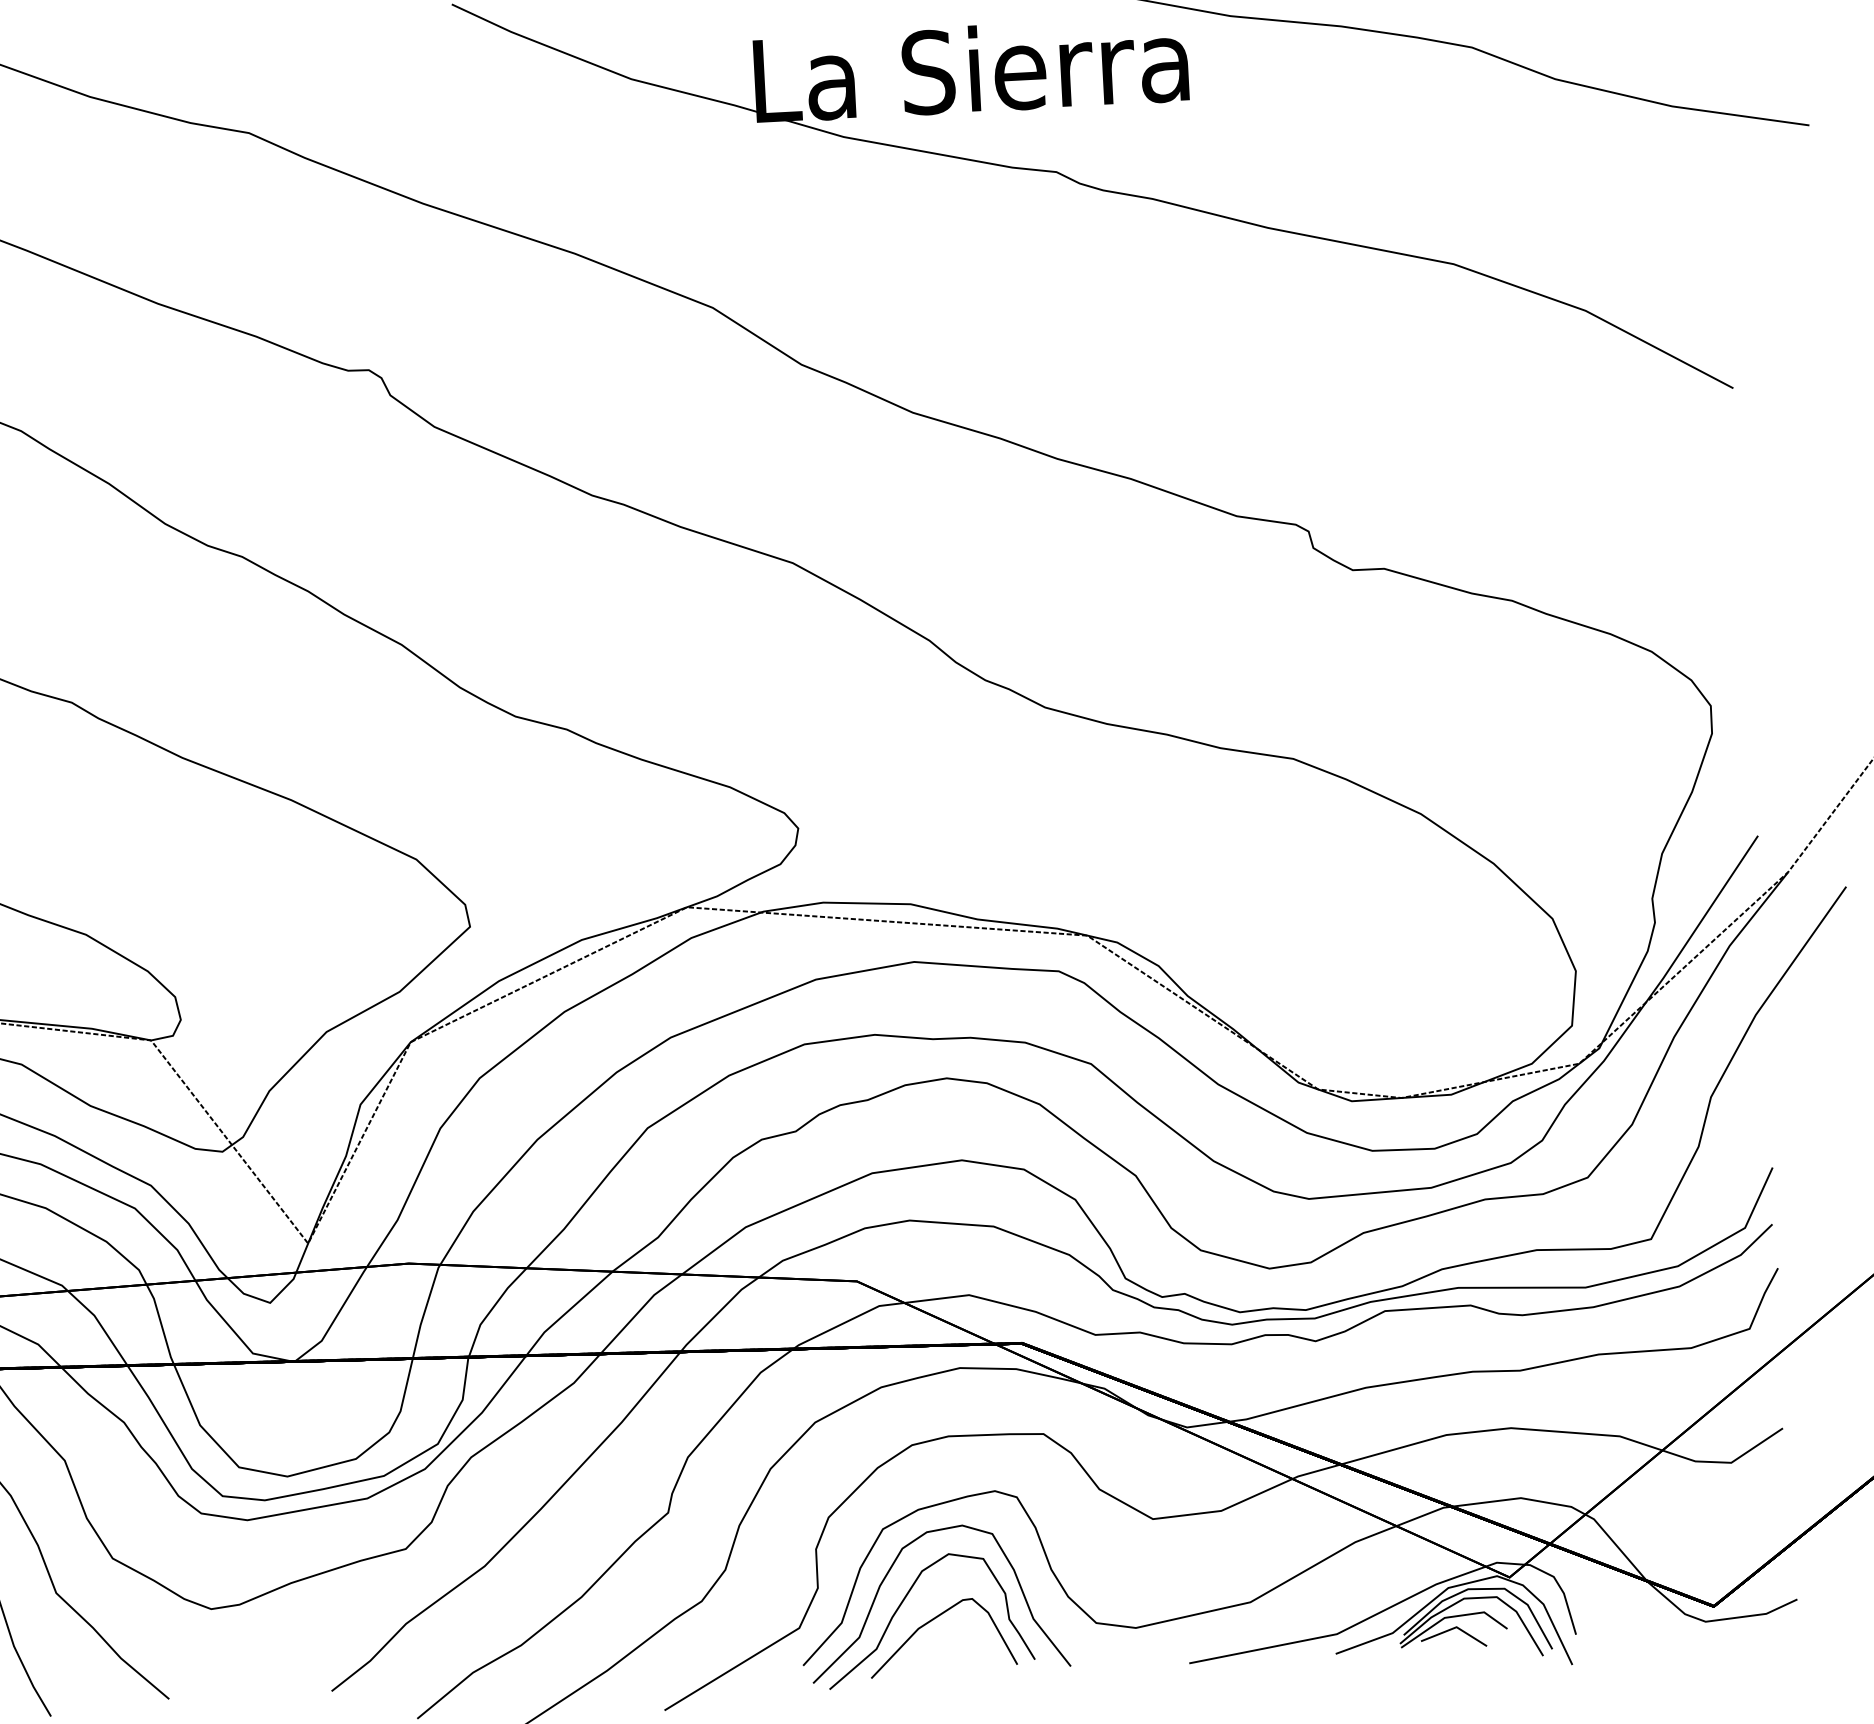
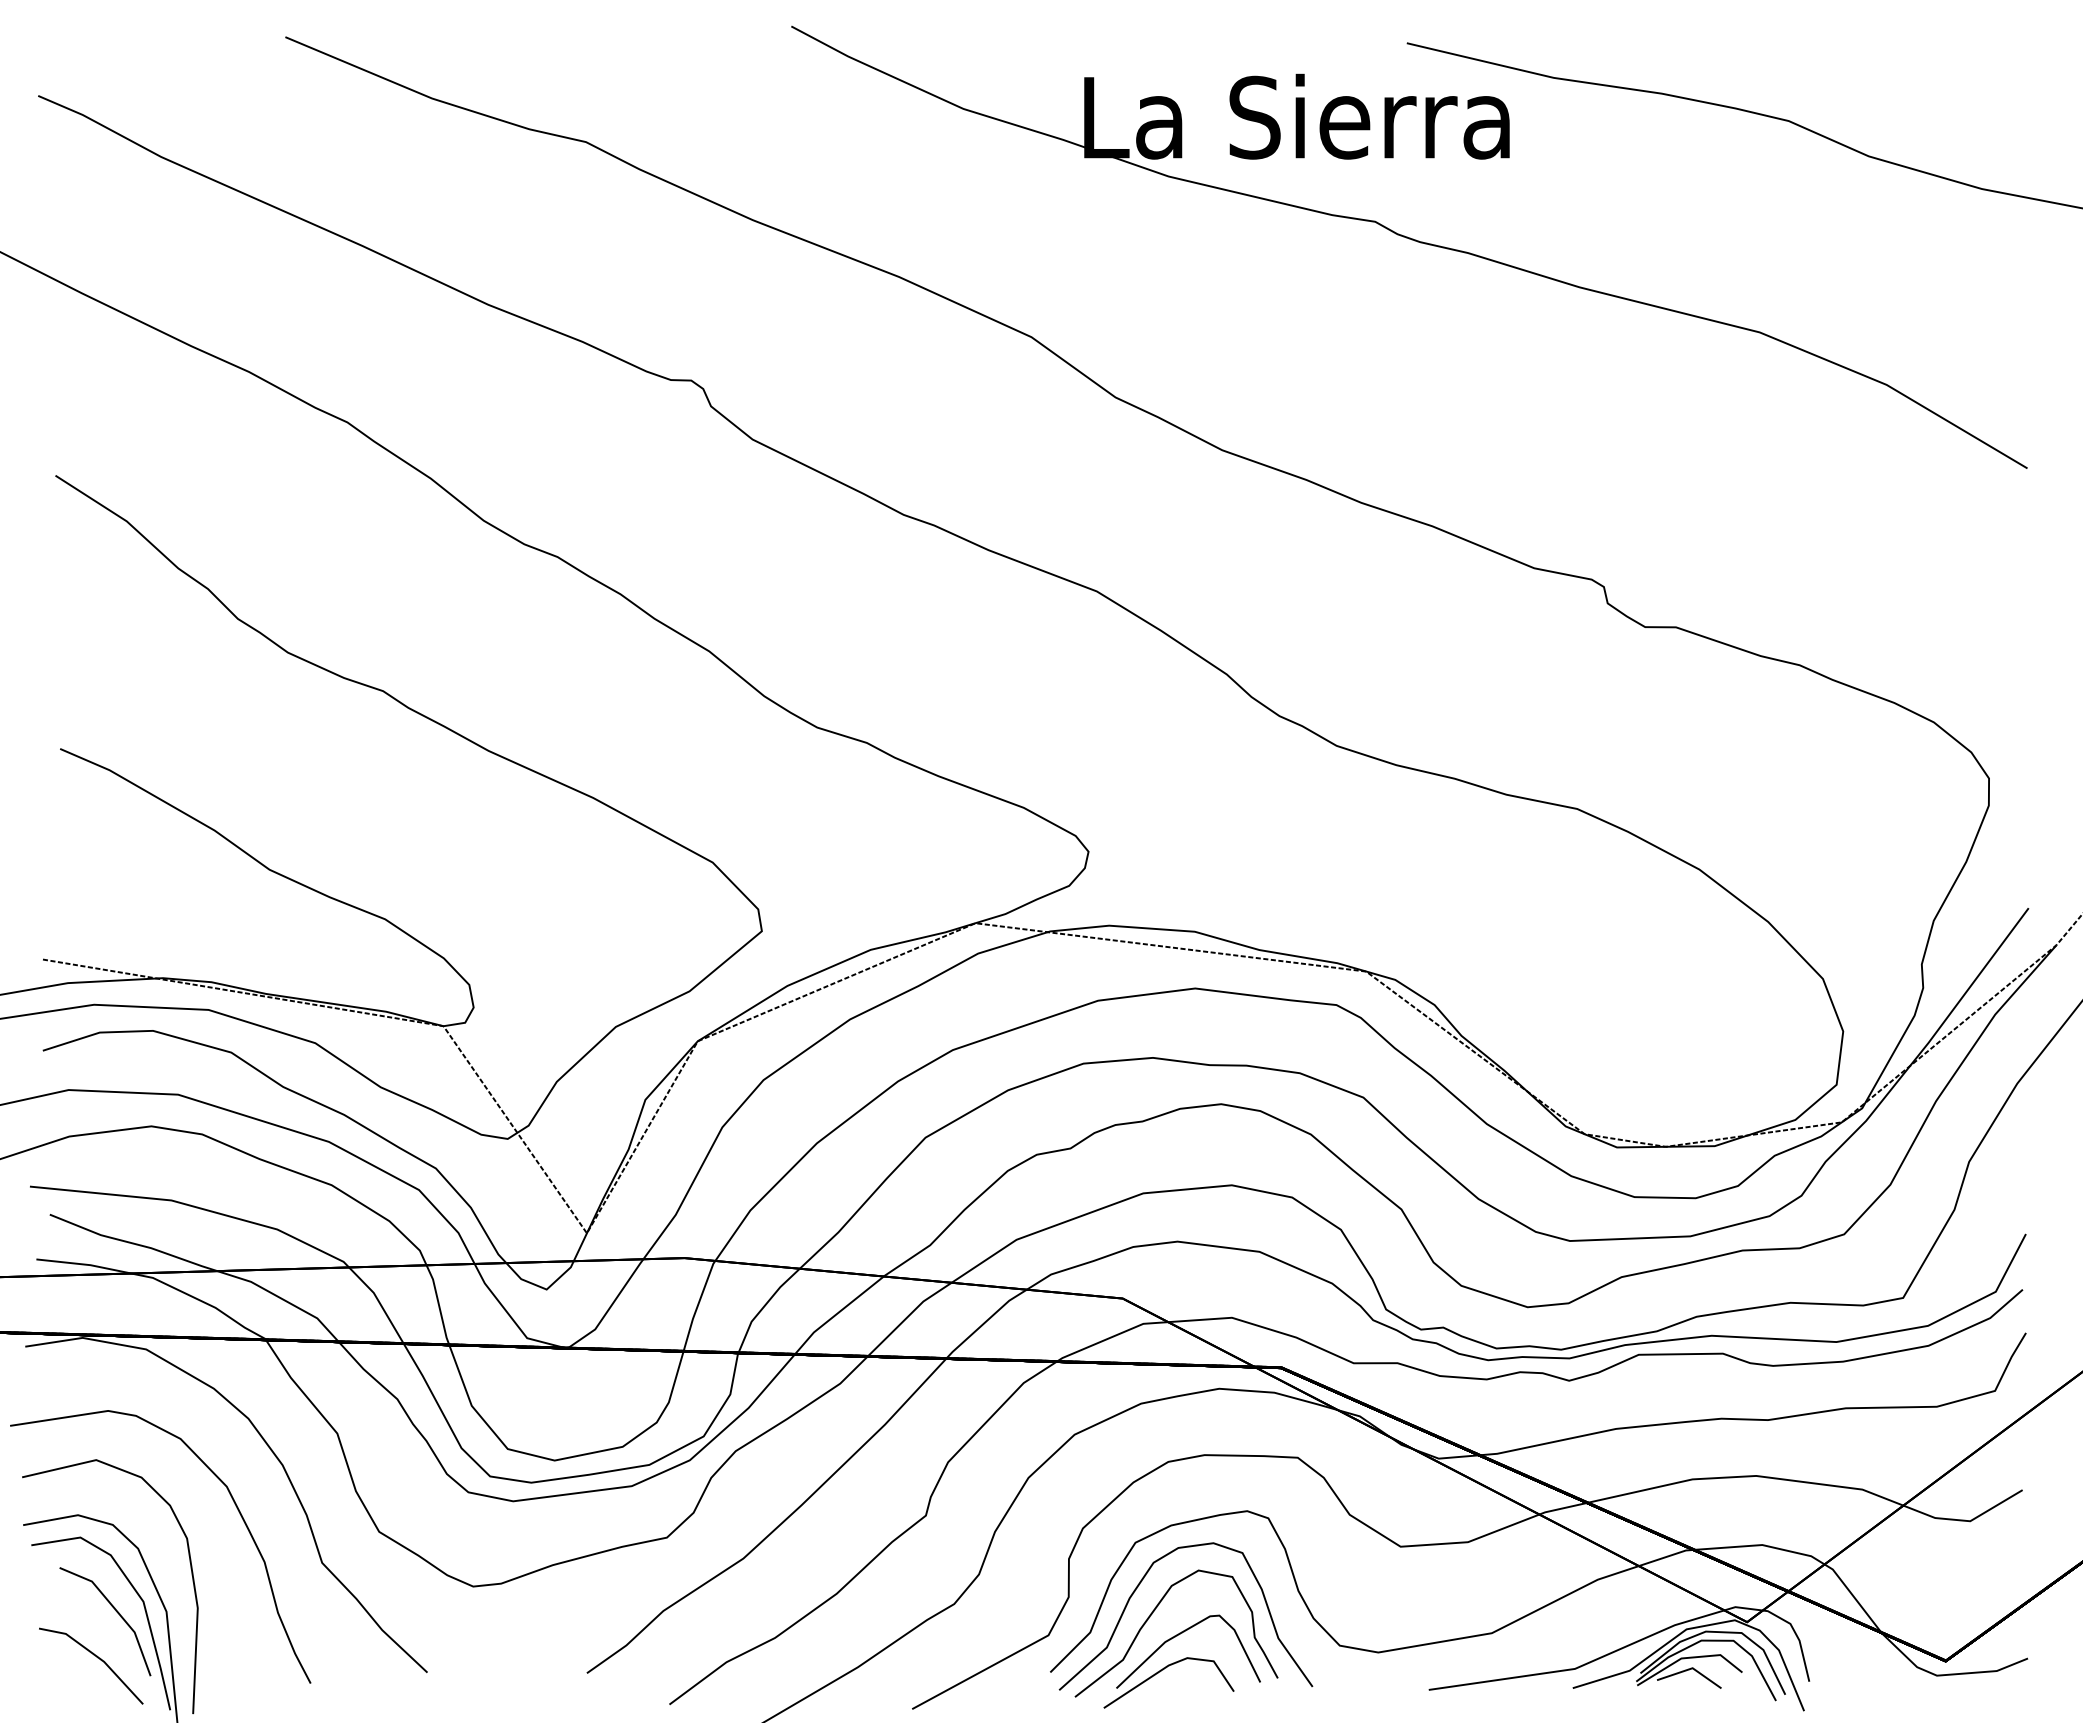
line: (915, 1659) -> (1160, 1672), added

